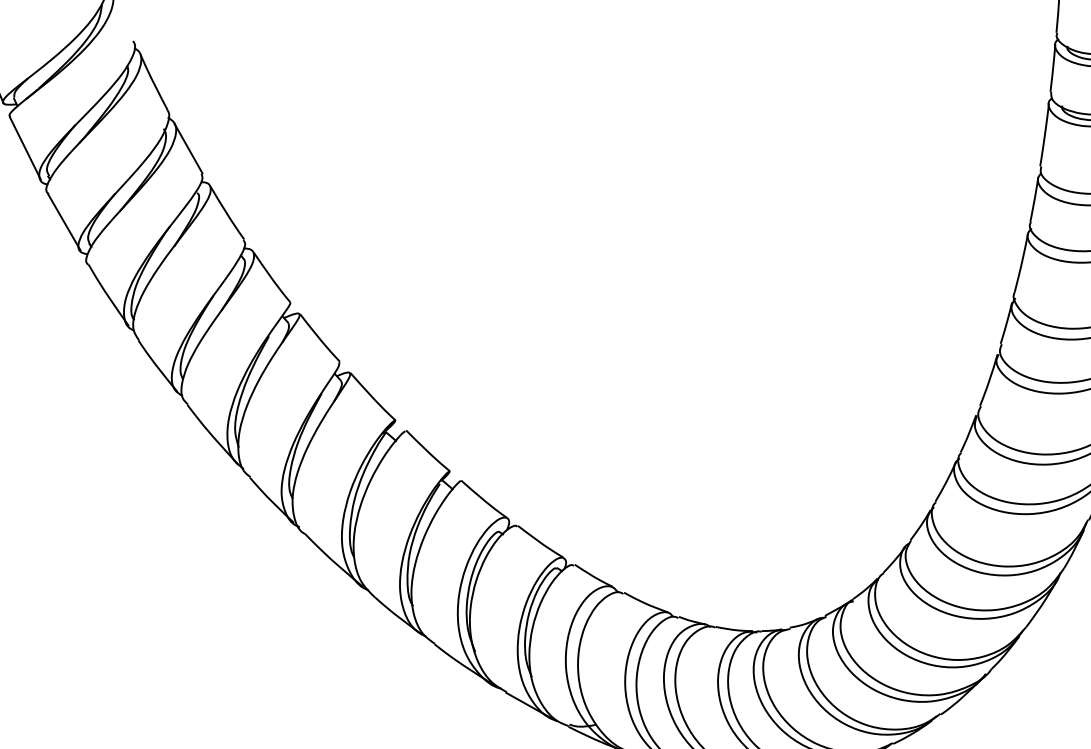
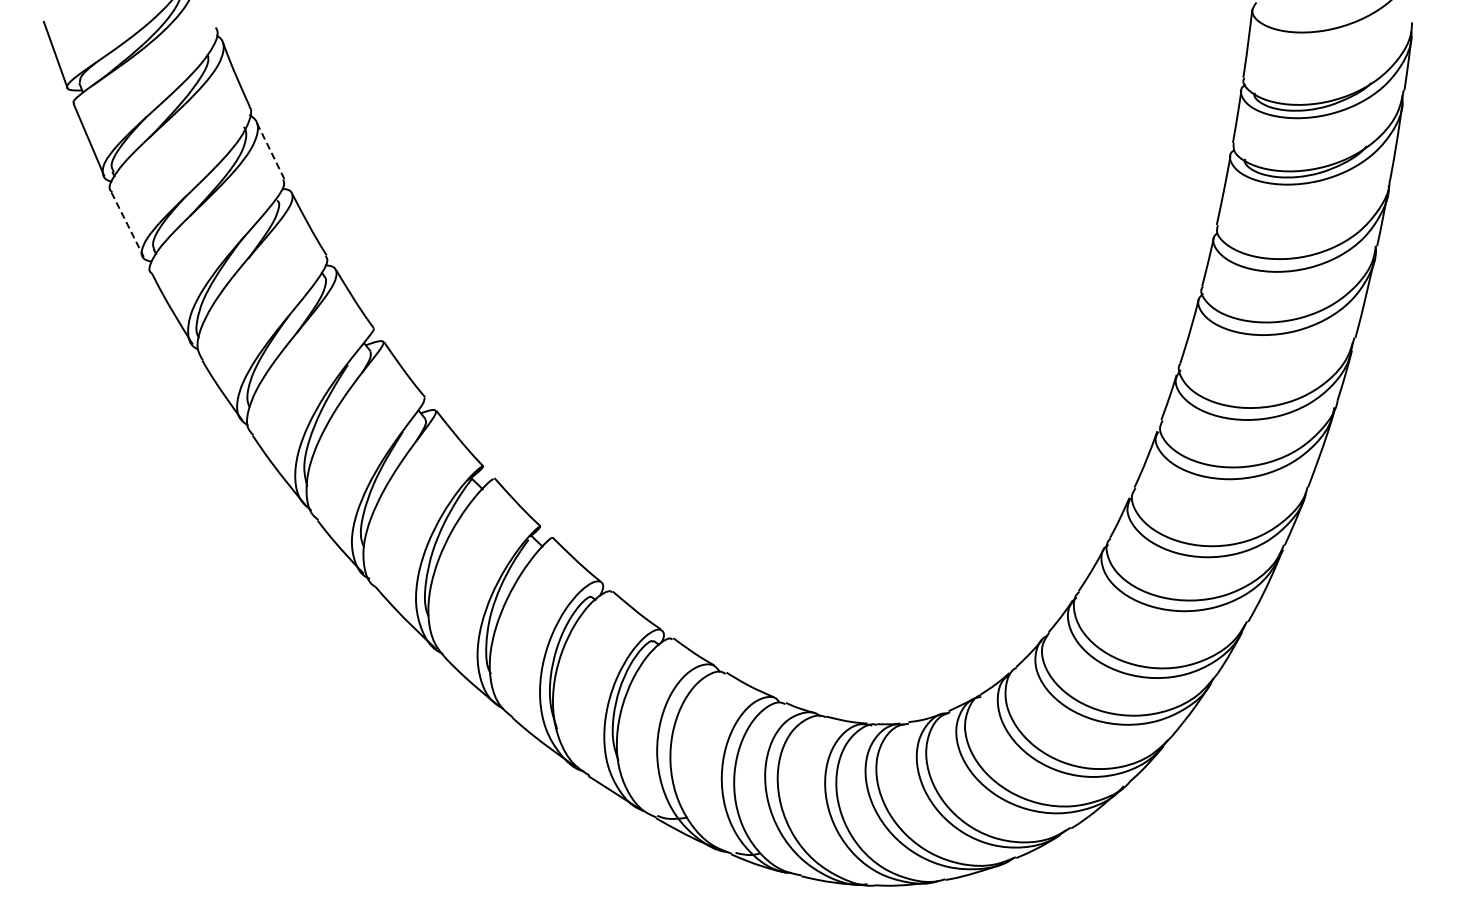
line: (188, 148) -> (270, 150), solid -> dashed
line: (64, 222) -> (127, 224), solid -> dashed

